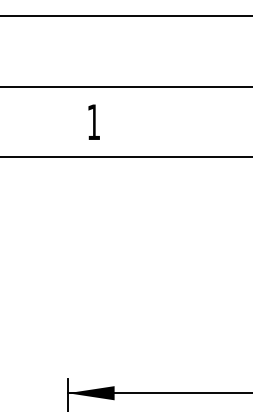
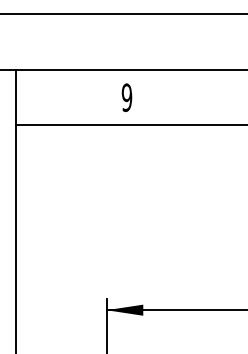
text: (93, 121) -> (126, 97), 1 -> 9

